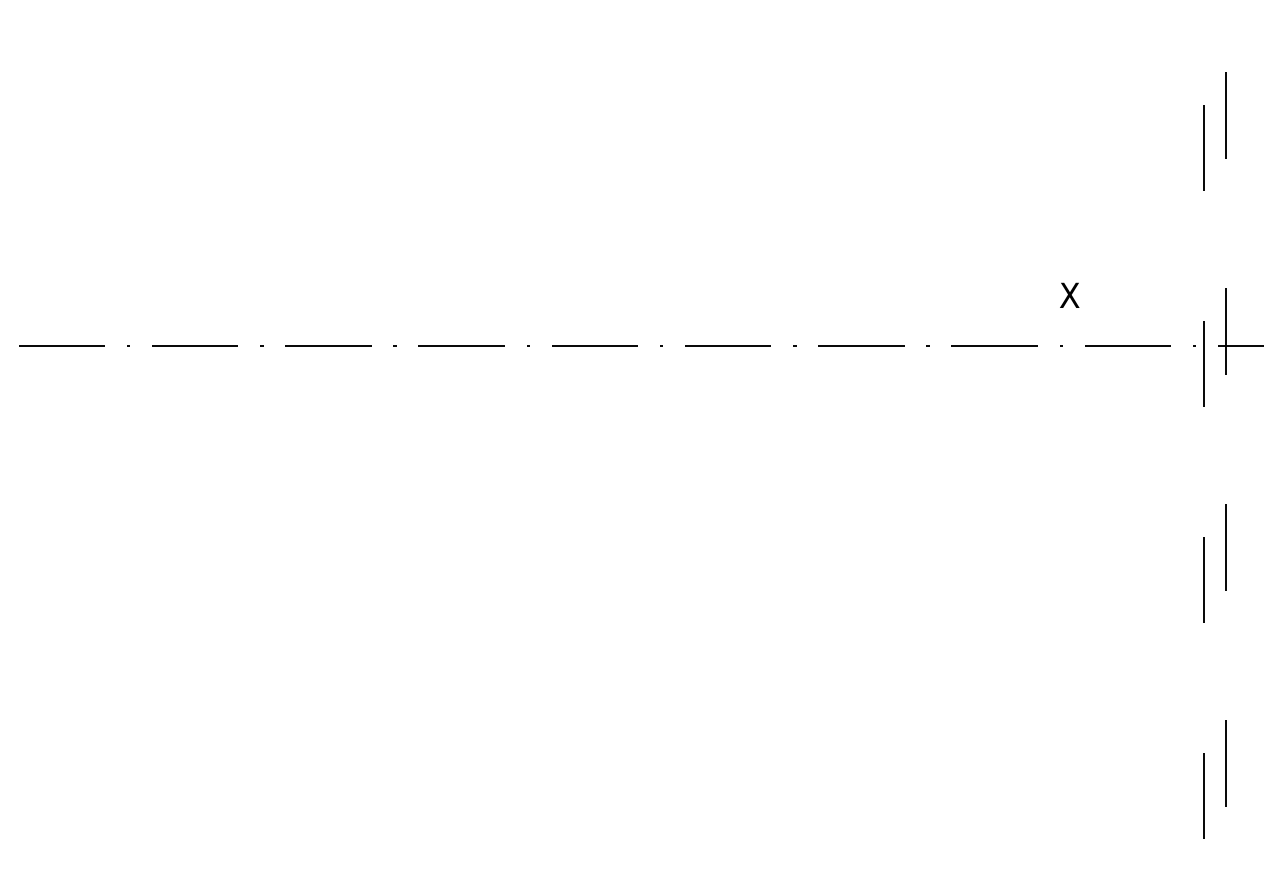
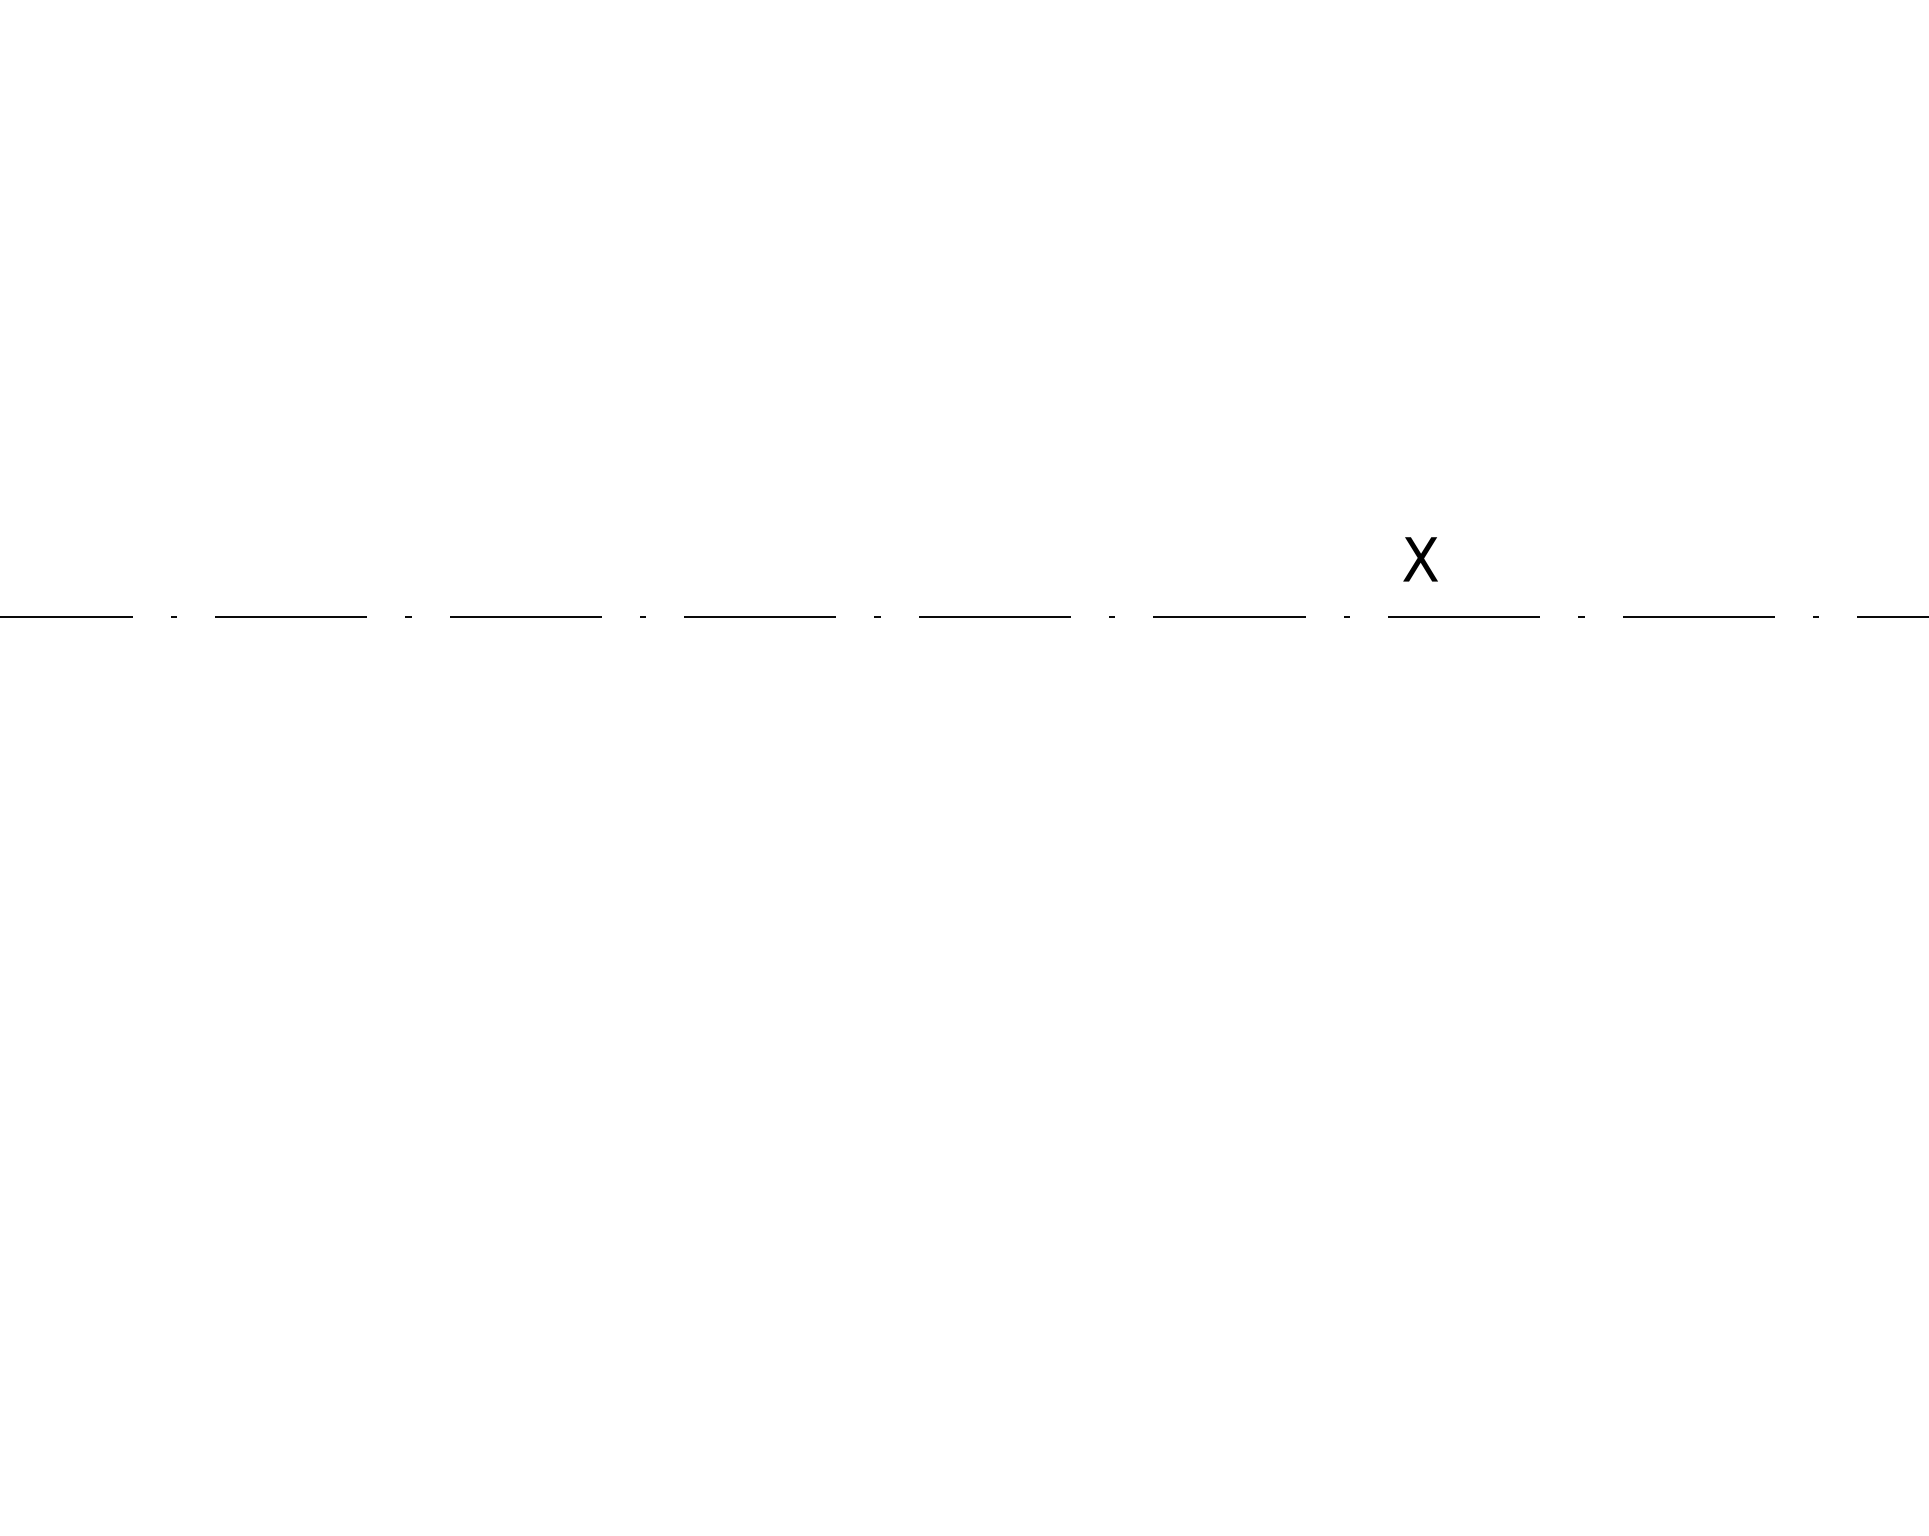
text: (1069, 294) -> (1420, 557), moved

